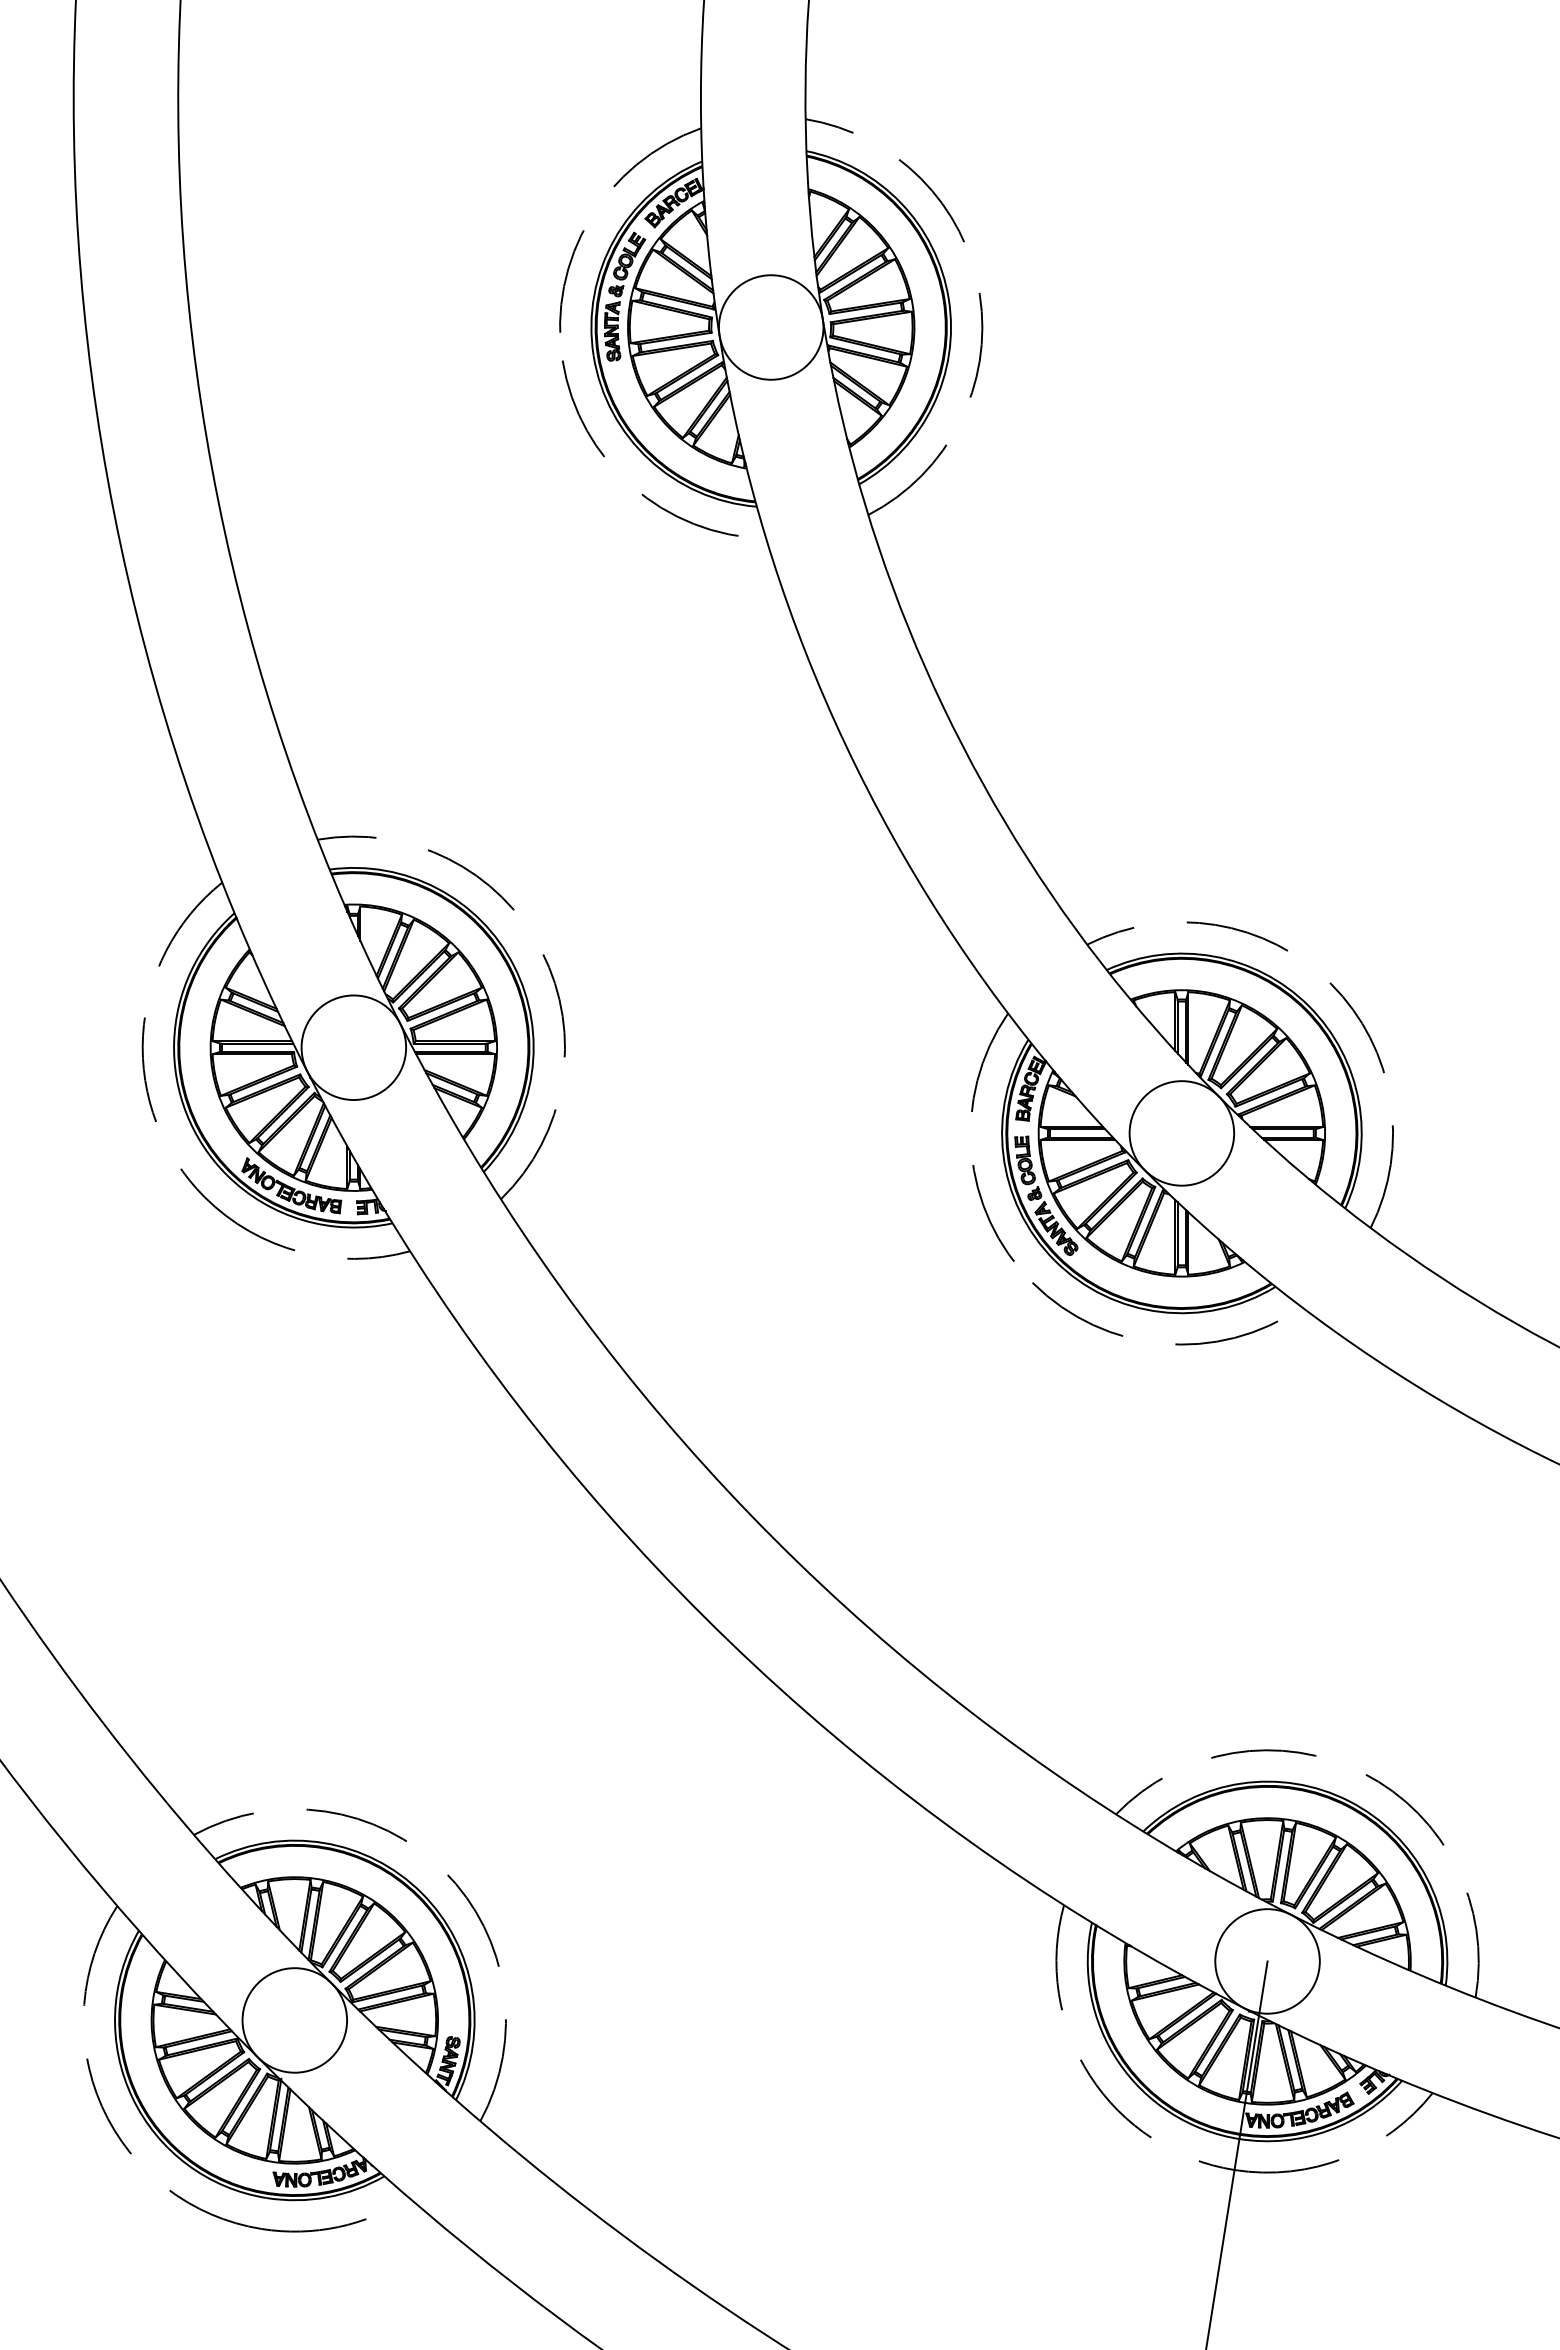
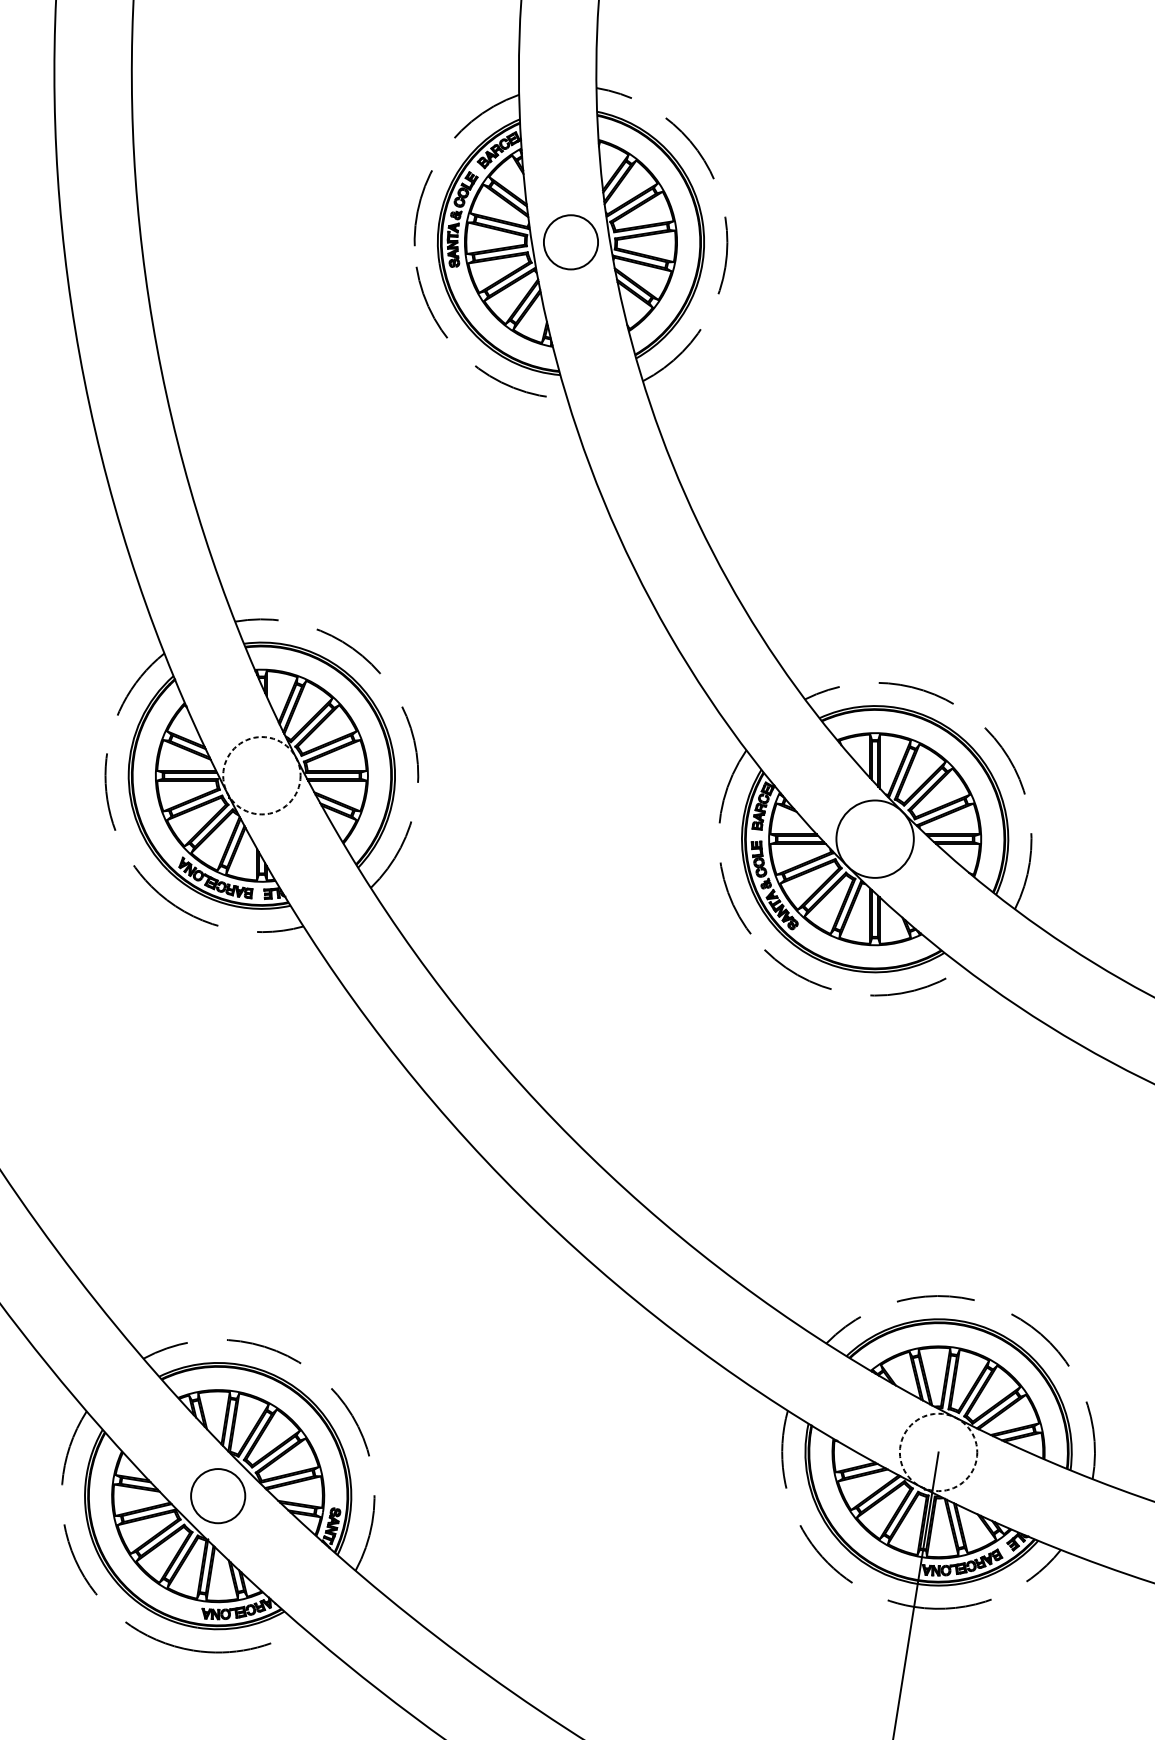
circle: (770, 327) -> (570, 242), size x0.7
circle: (353, 1047) -> (261, 775), solid -> dashed
circle: (1267, 1961) -> (938, 1452), solid -> dashed
circle: (294, 2020) -> (217, 1496), size x0.7

